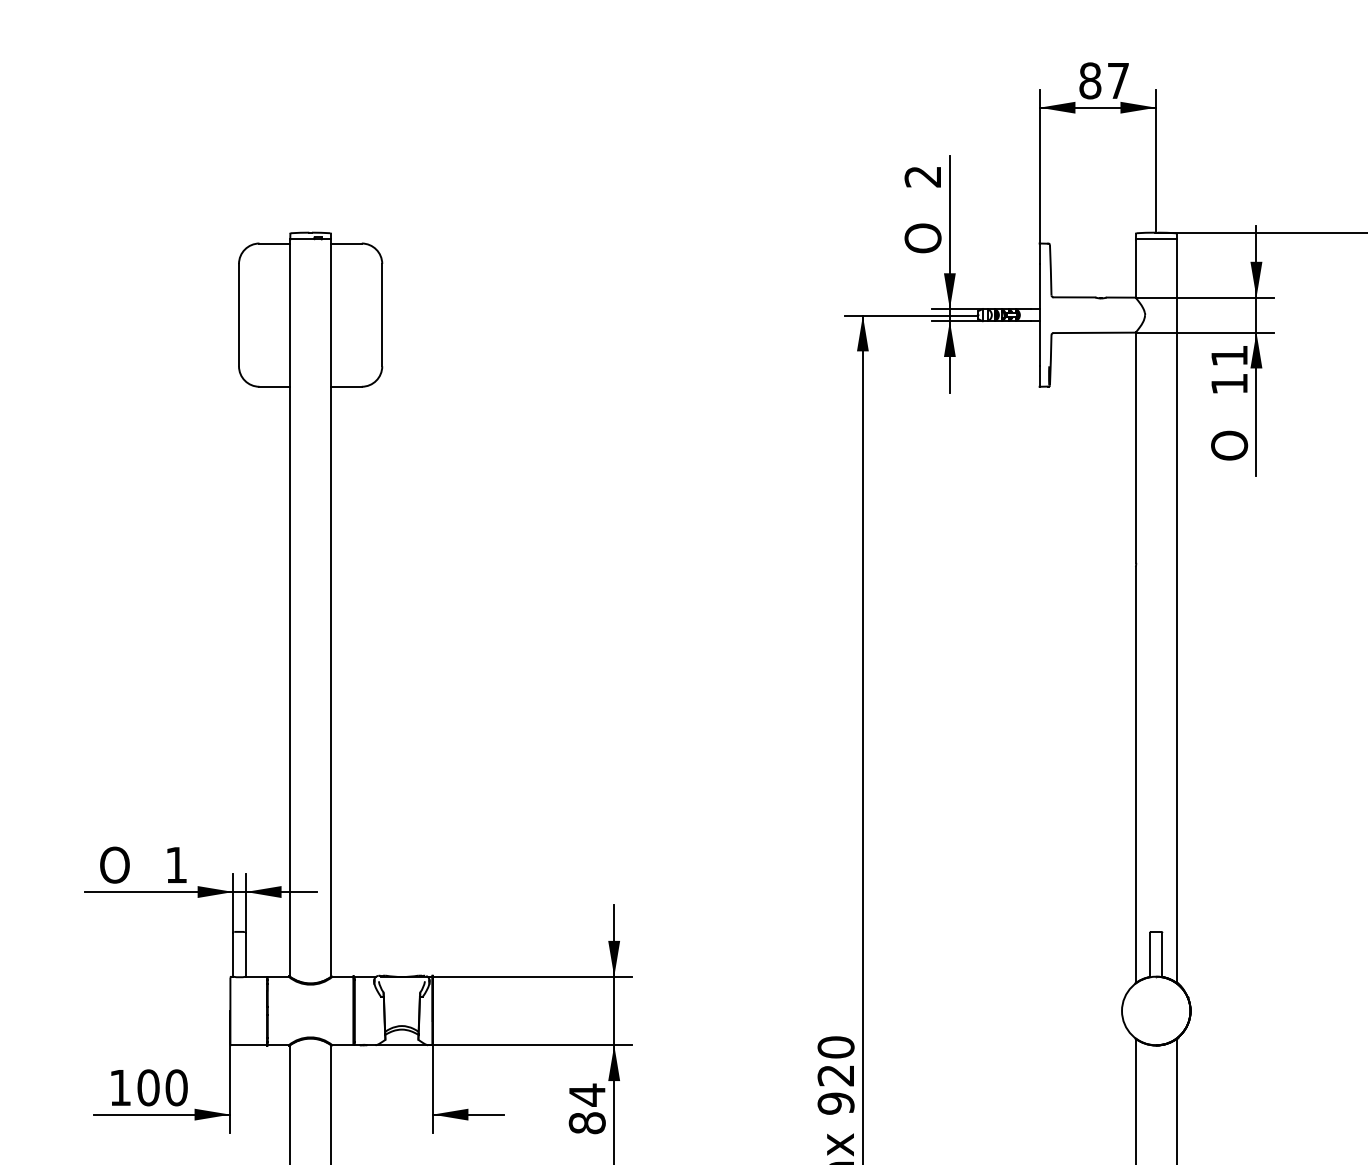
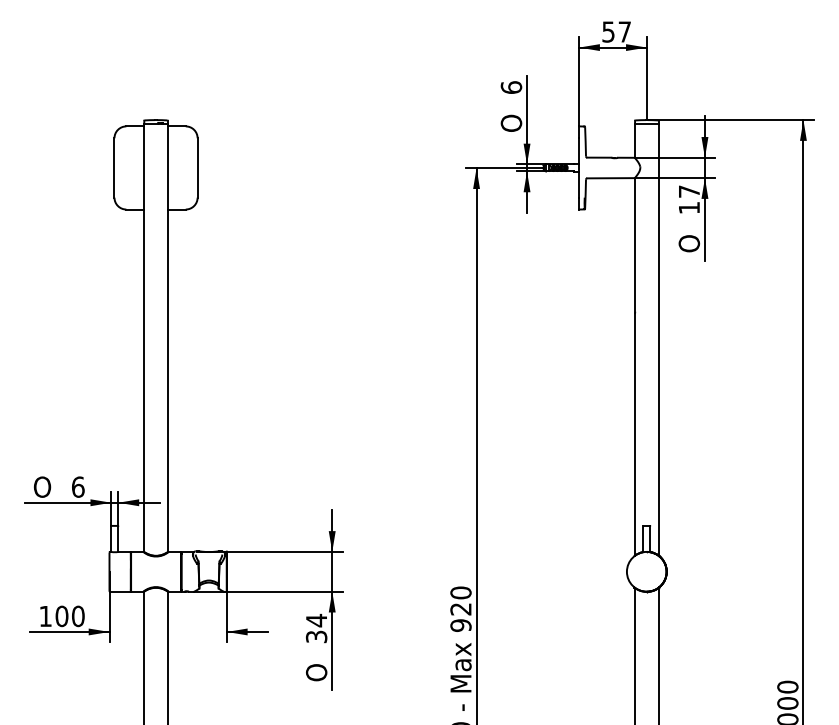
text: (1090, 79) -> (608, 31), 87 -> 57
text: (923, 176) -> (511, 87), 2 -> 6
text: (1229, 355) -> (689, 191), 11 -> 17
text: (176, 864) -> (78, 486), 1 -> 6
text: (587, 1122) -> (316, 636), 84 -> 34

